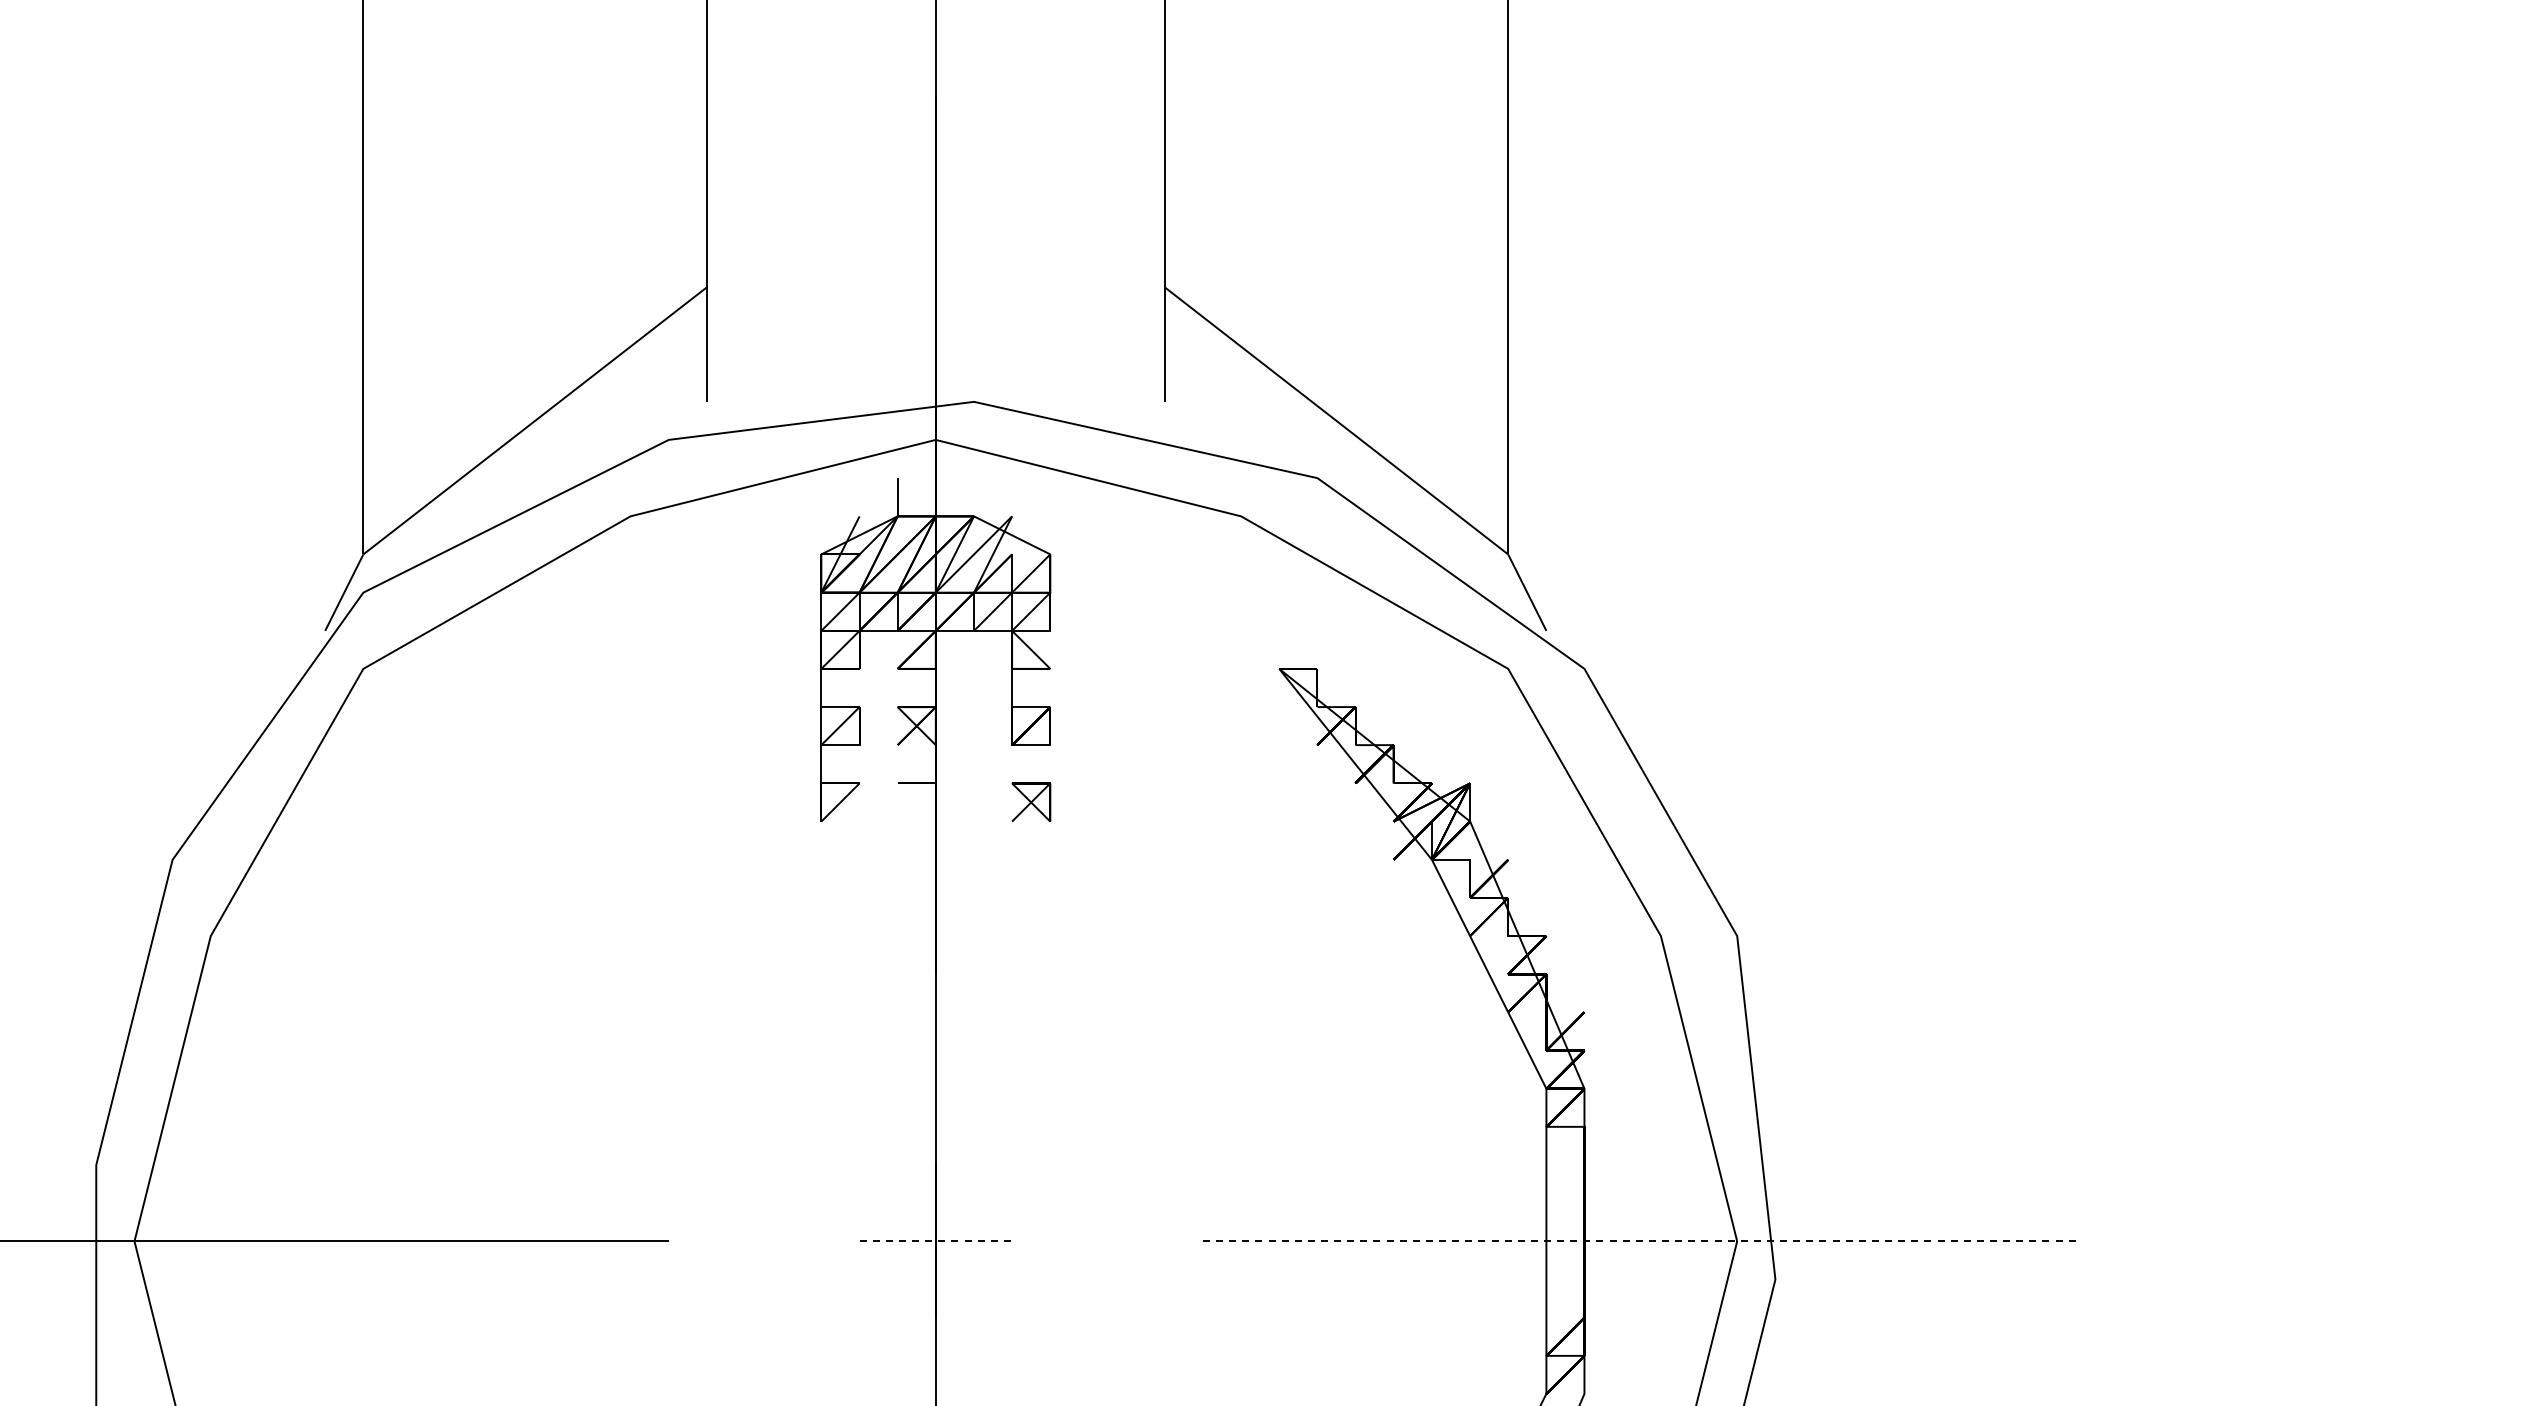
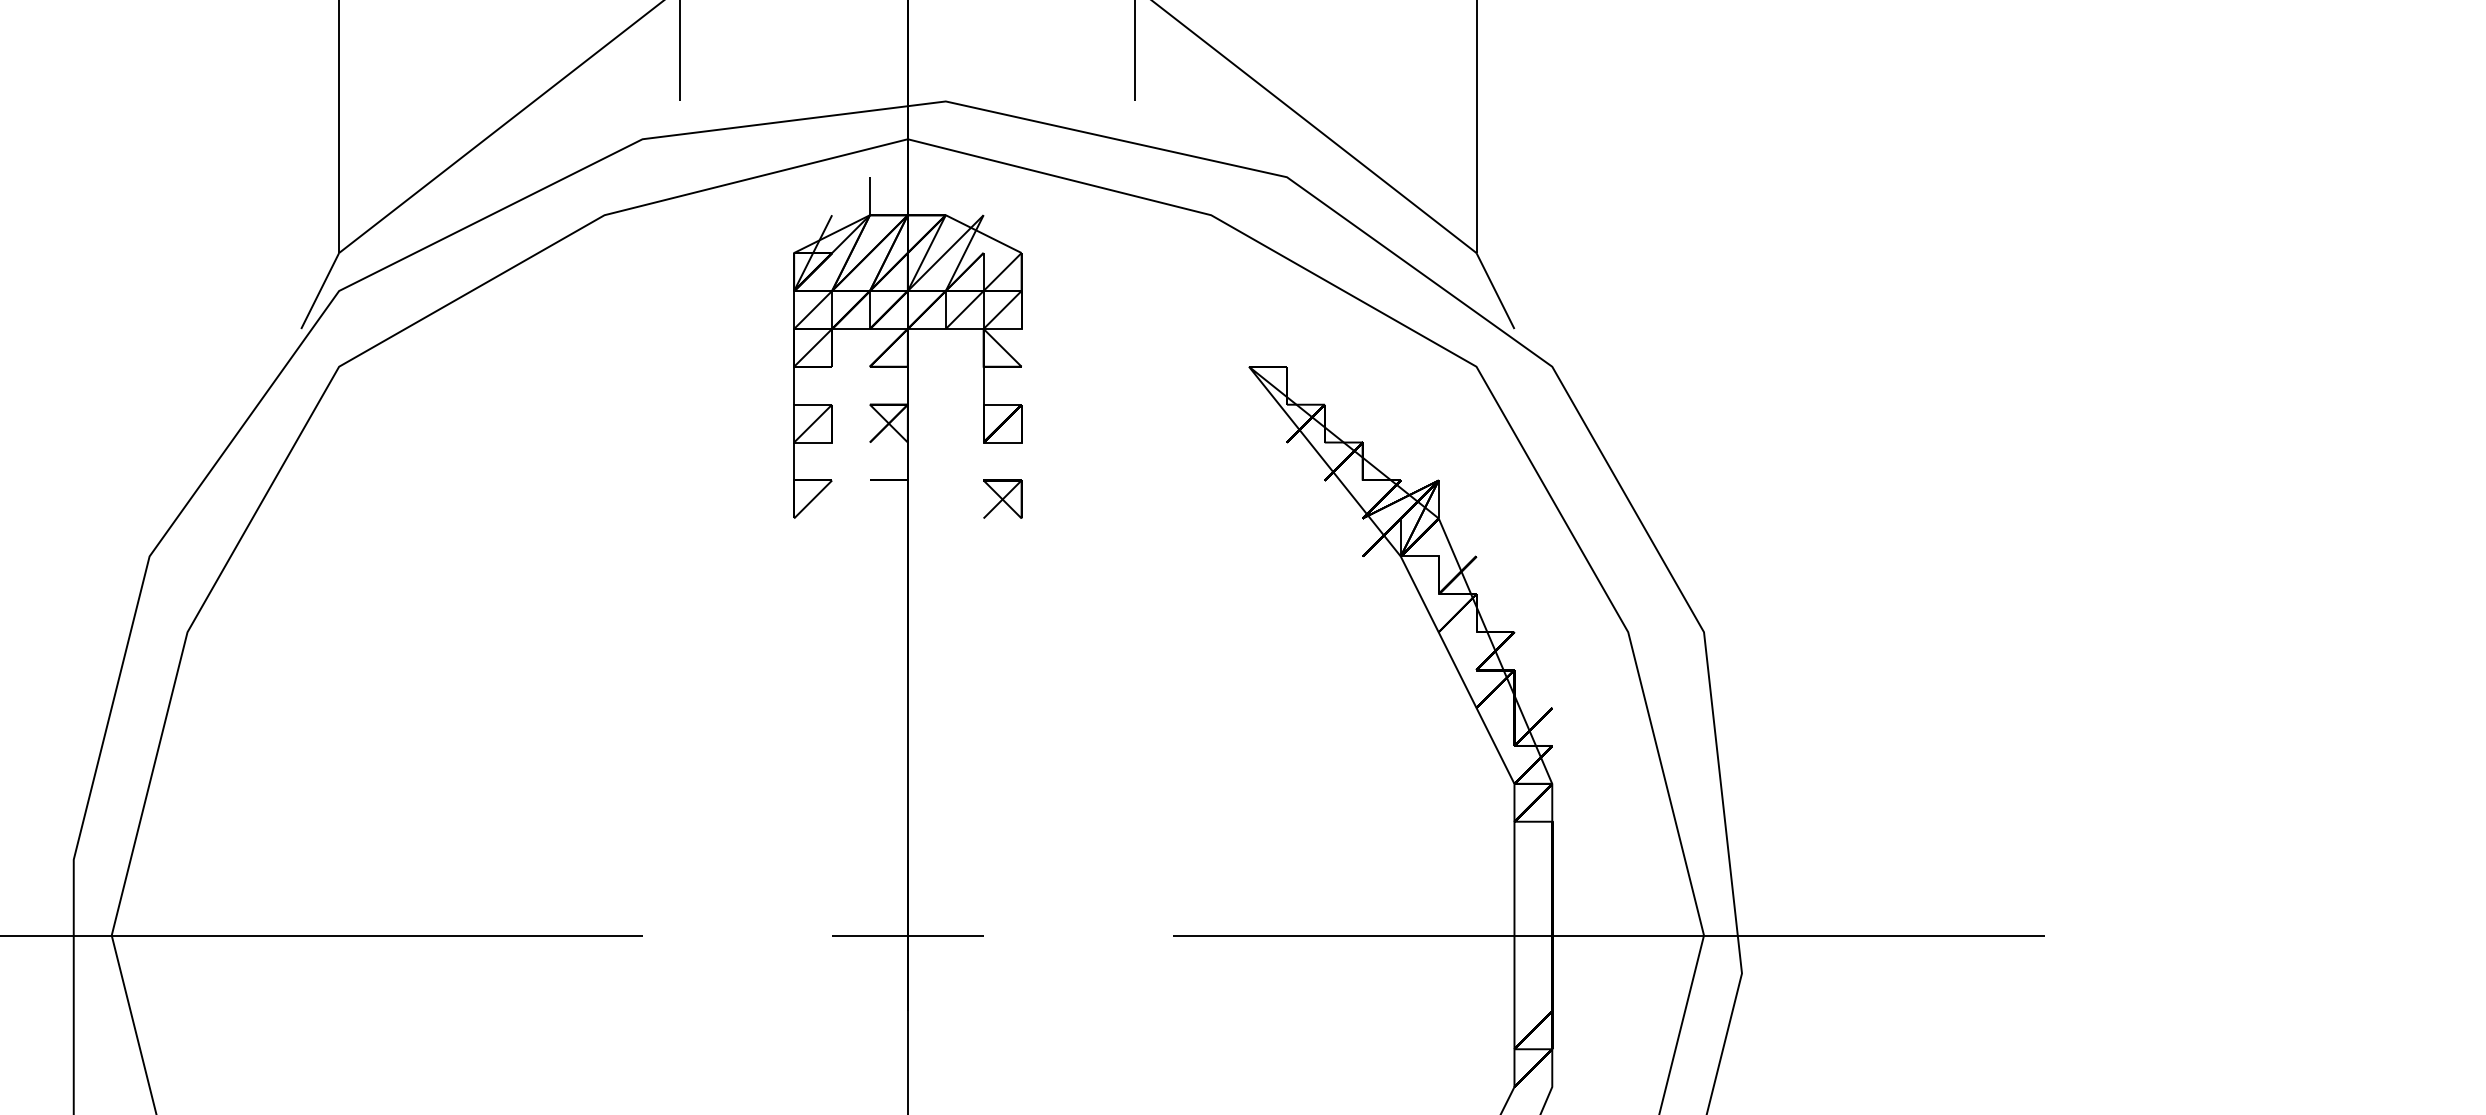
line: (936, 1241) -> (908, 935), dashed -> solid
line: (1641, 1241) -> (1608, 935), dashed -> solid

